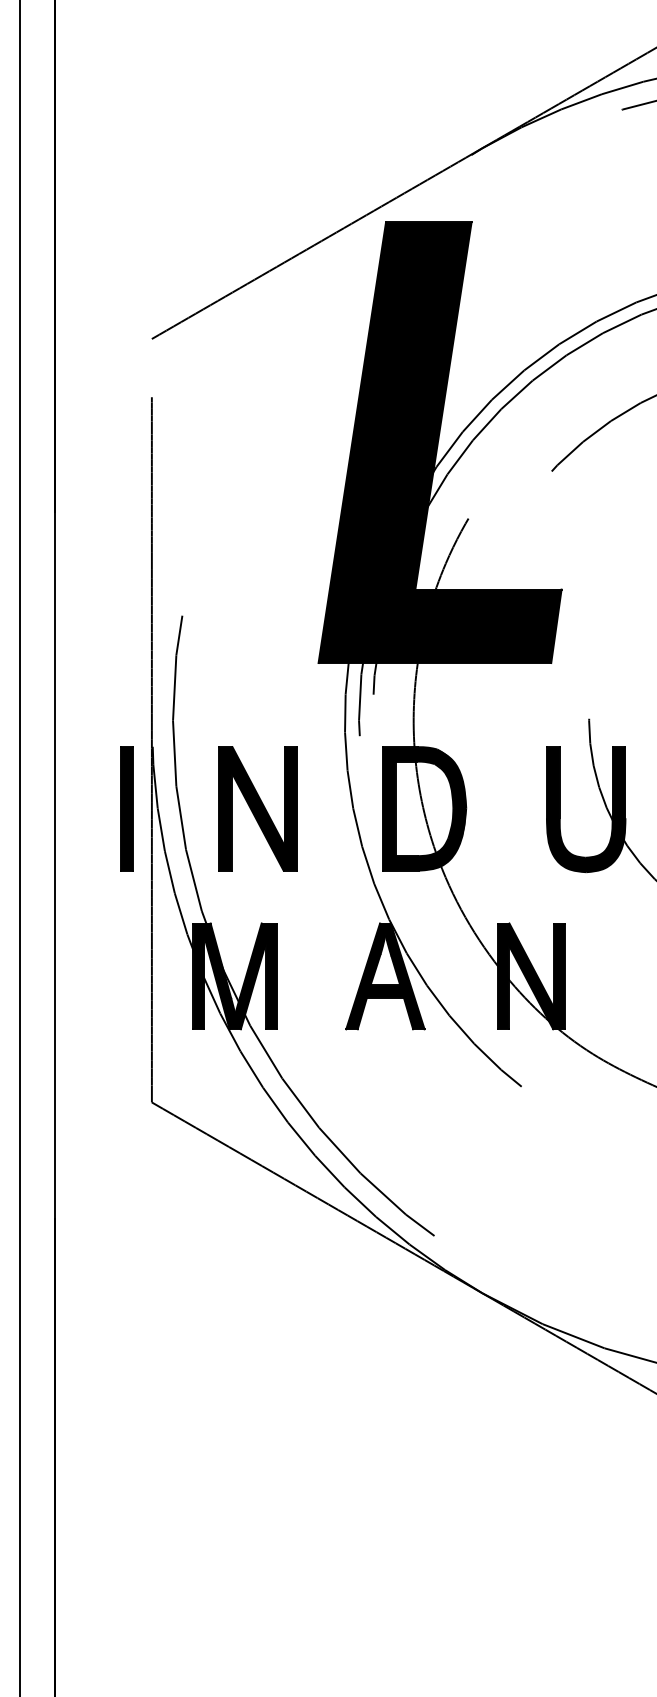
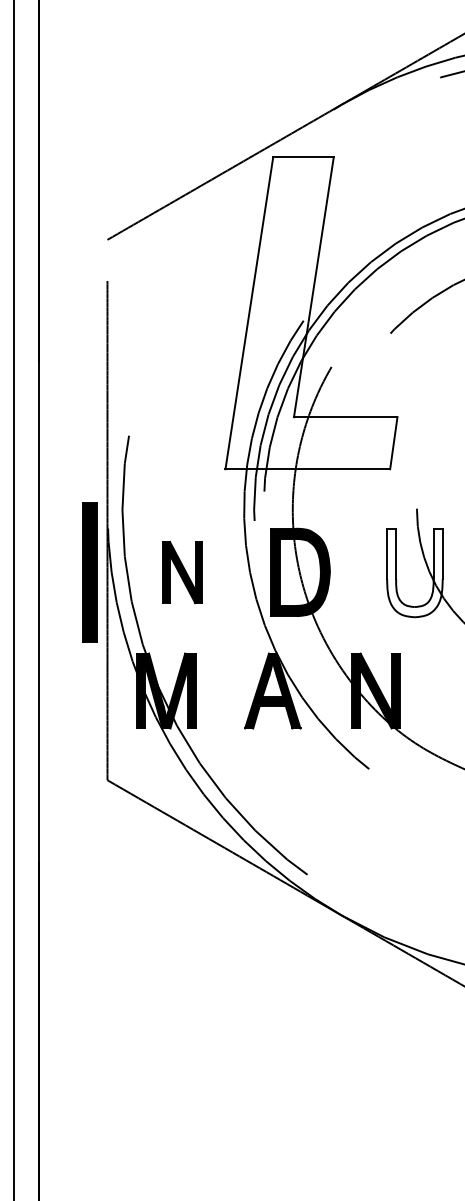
fill: (440, 443) -> (311, 313), removed
part: (126, 808) -> (89, 572), size x1.6
part: (257, 808) -> (182, 572), size x0.7
fill: (585, 808) -> (414, 572), removed

